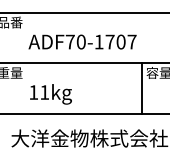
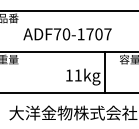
line: (141, 88) -> (105, 72), moved
text: (50, 94) -> (82, 77), moved

